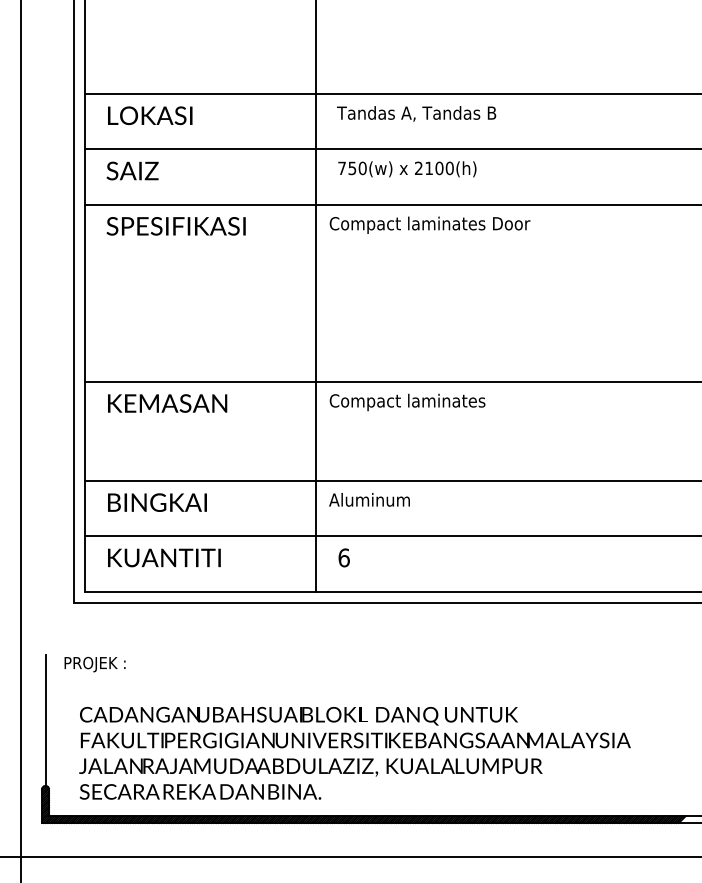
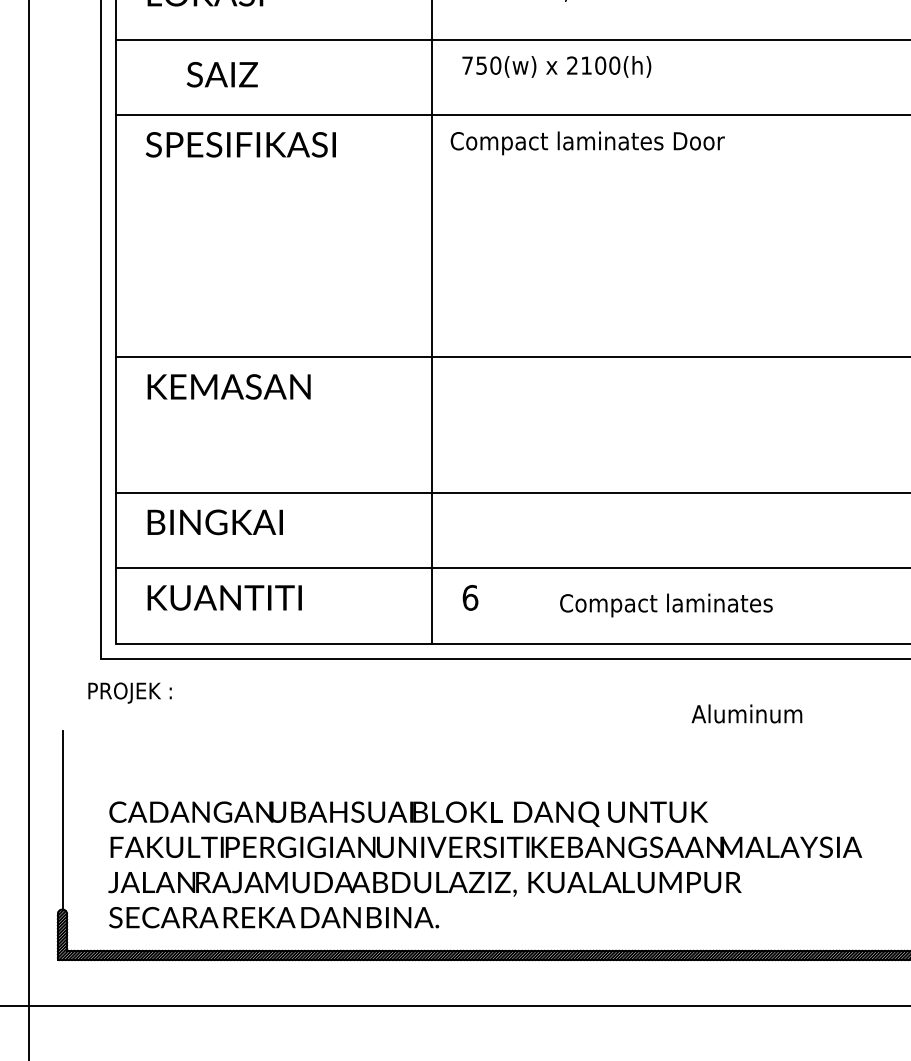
text: (132, 170) -> (222, 73), moved
text: (407, 402) -> (666, 605), moved
text: (369, 499) -> (746, 713), moved
text: (94, 664) -> (129, 692), moved

